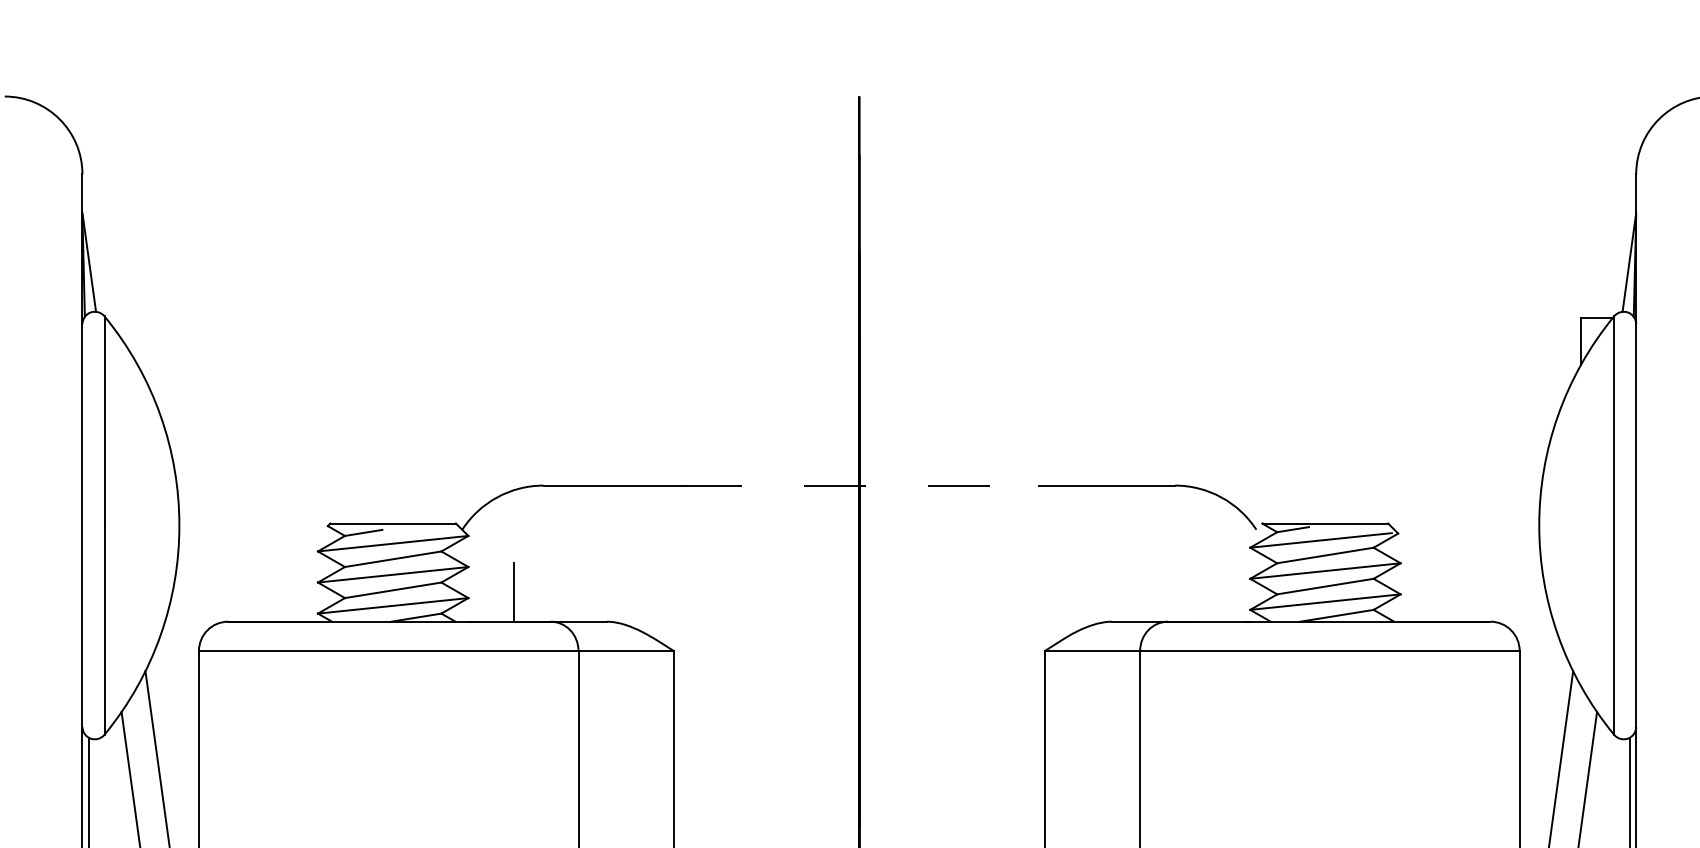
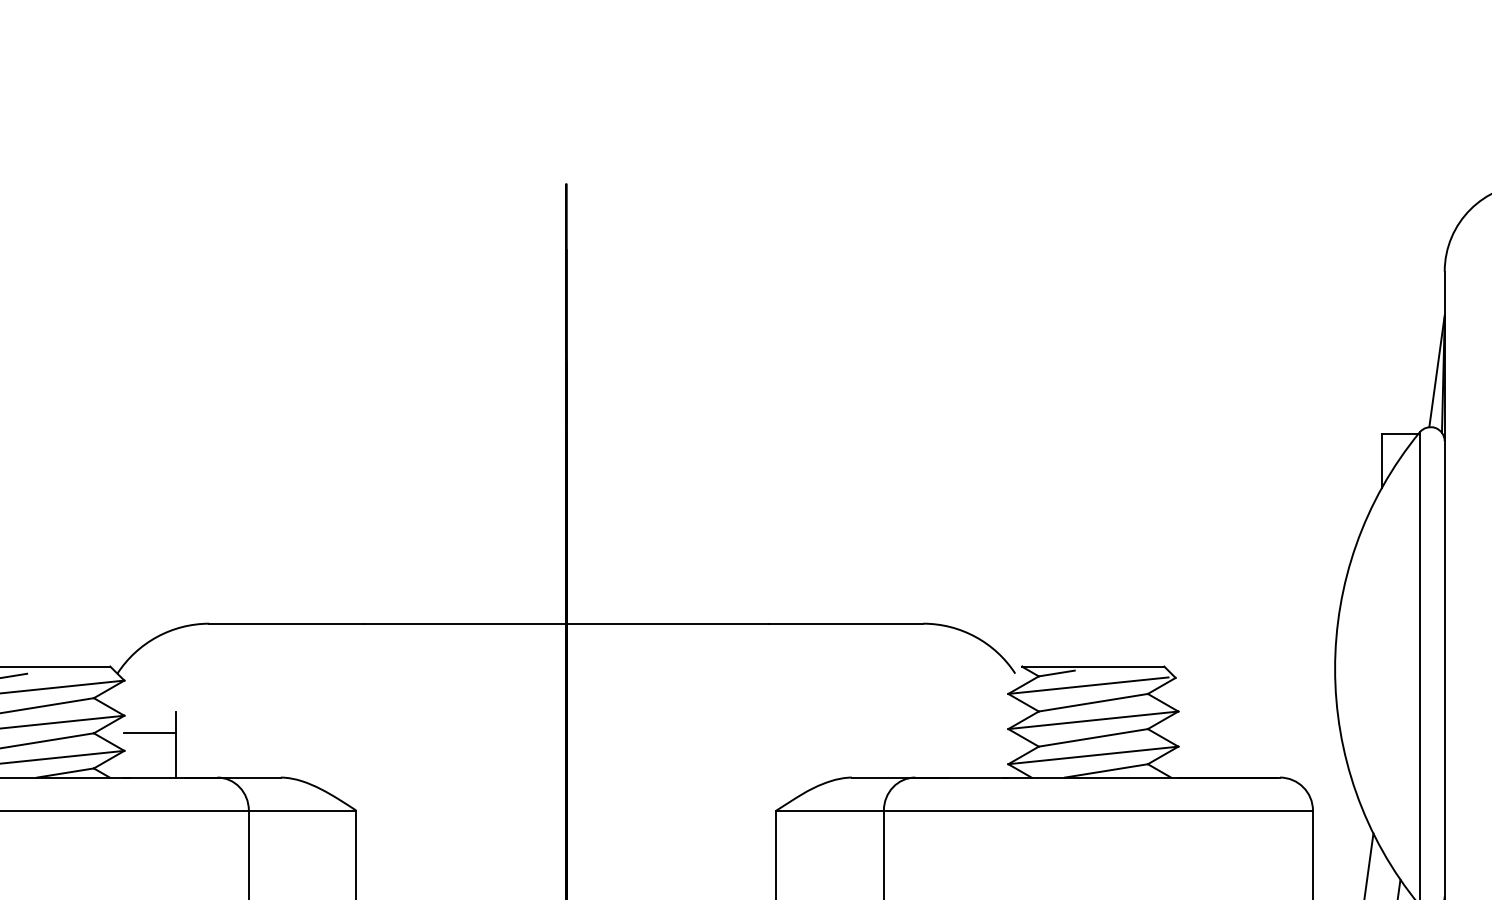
line: (859, 485) -> (566, 623), dashed -> solid
line: (490, 582) -> (149, 733), added

